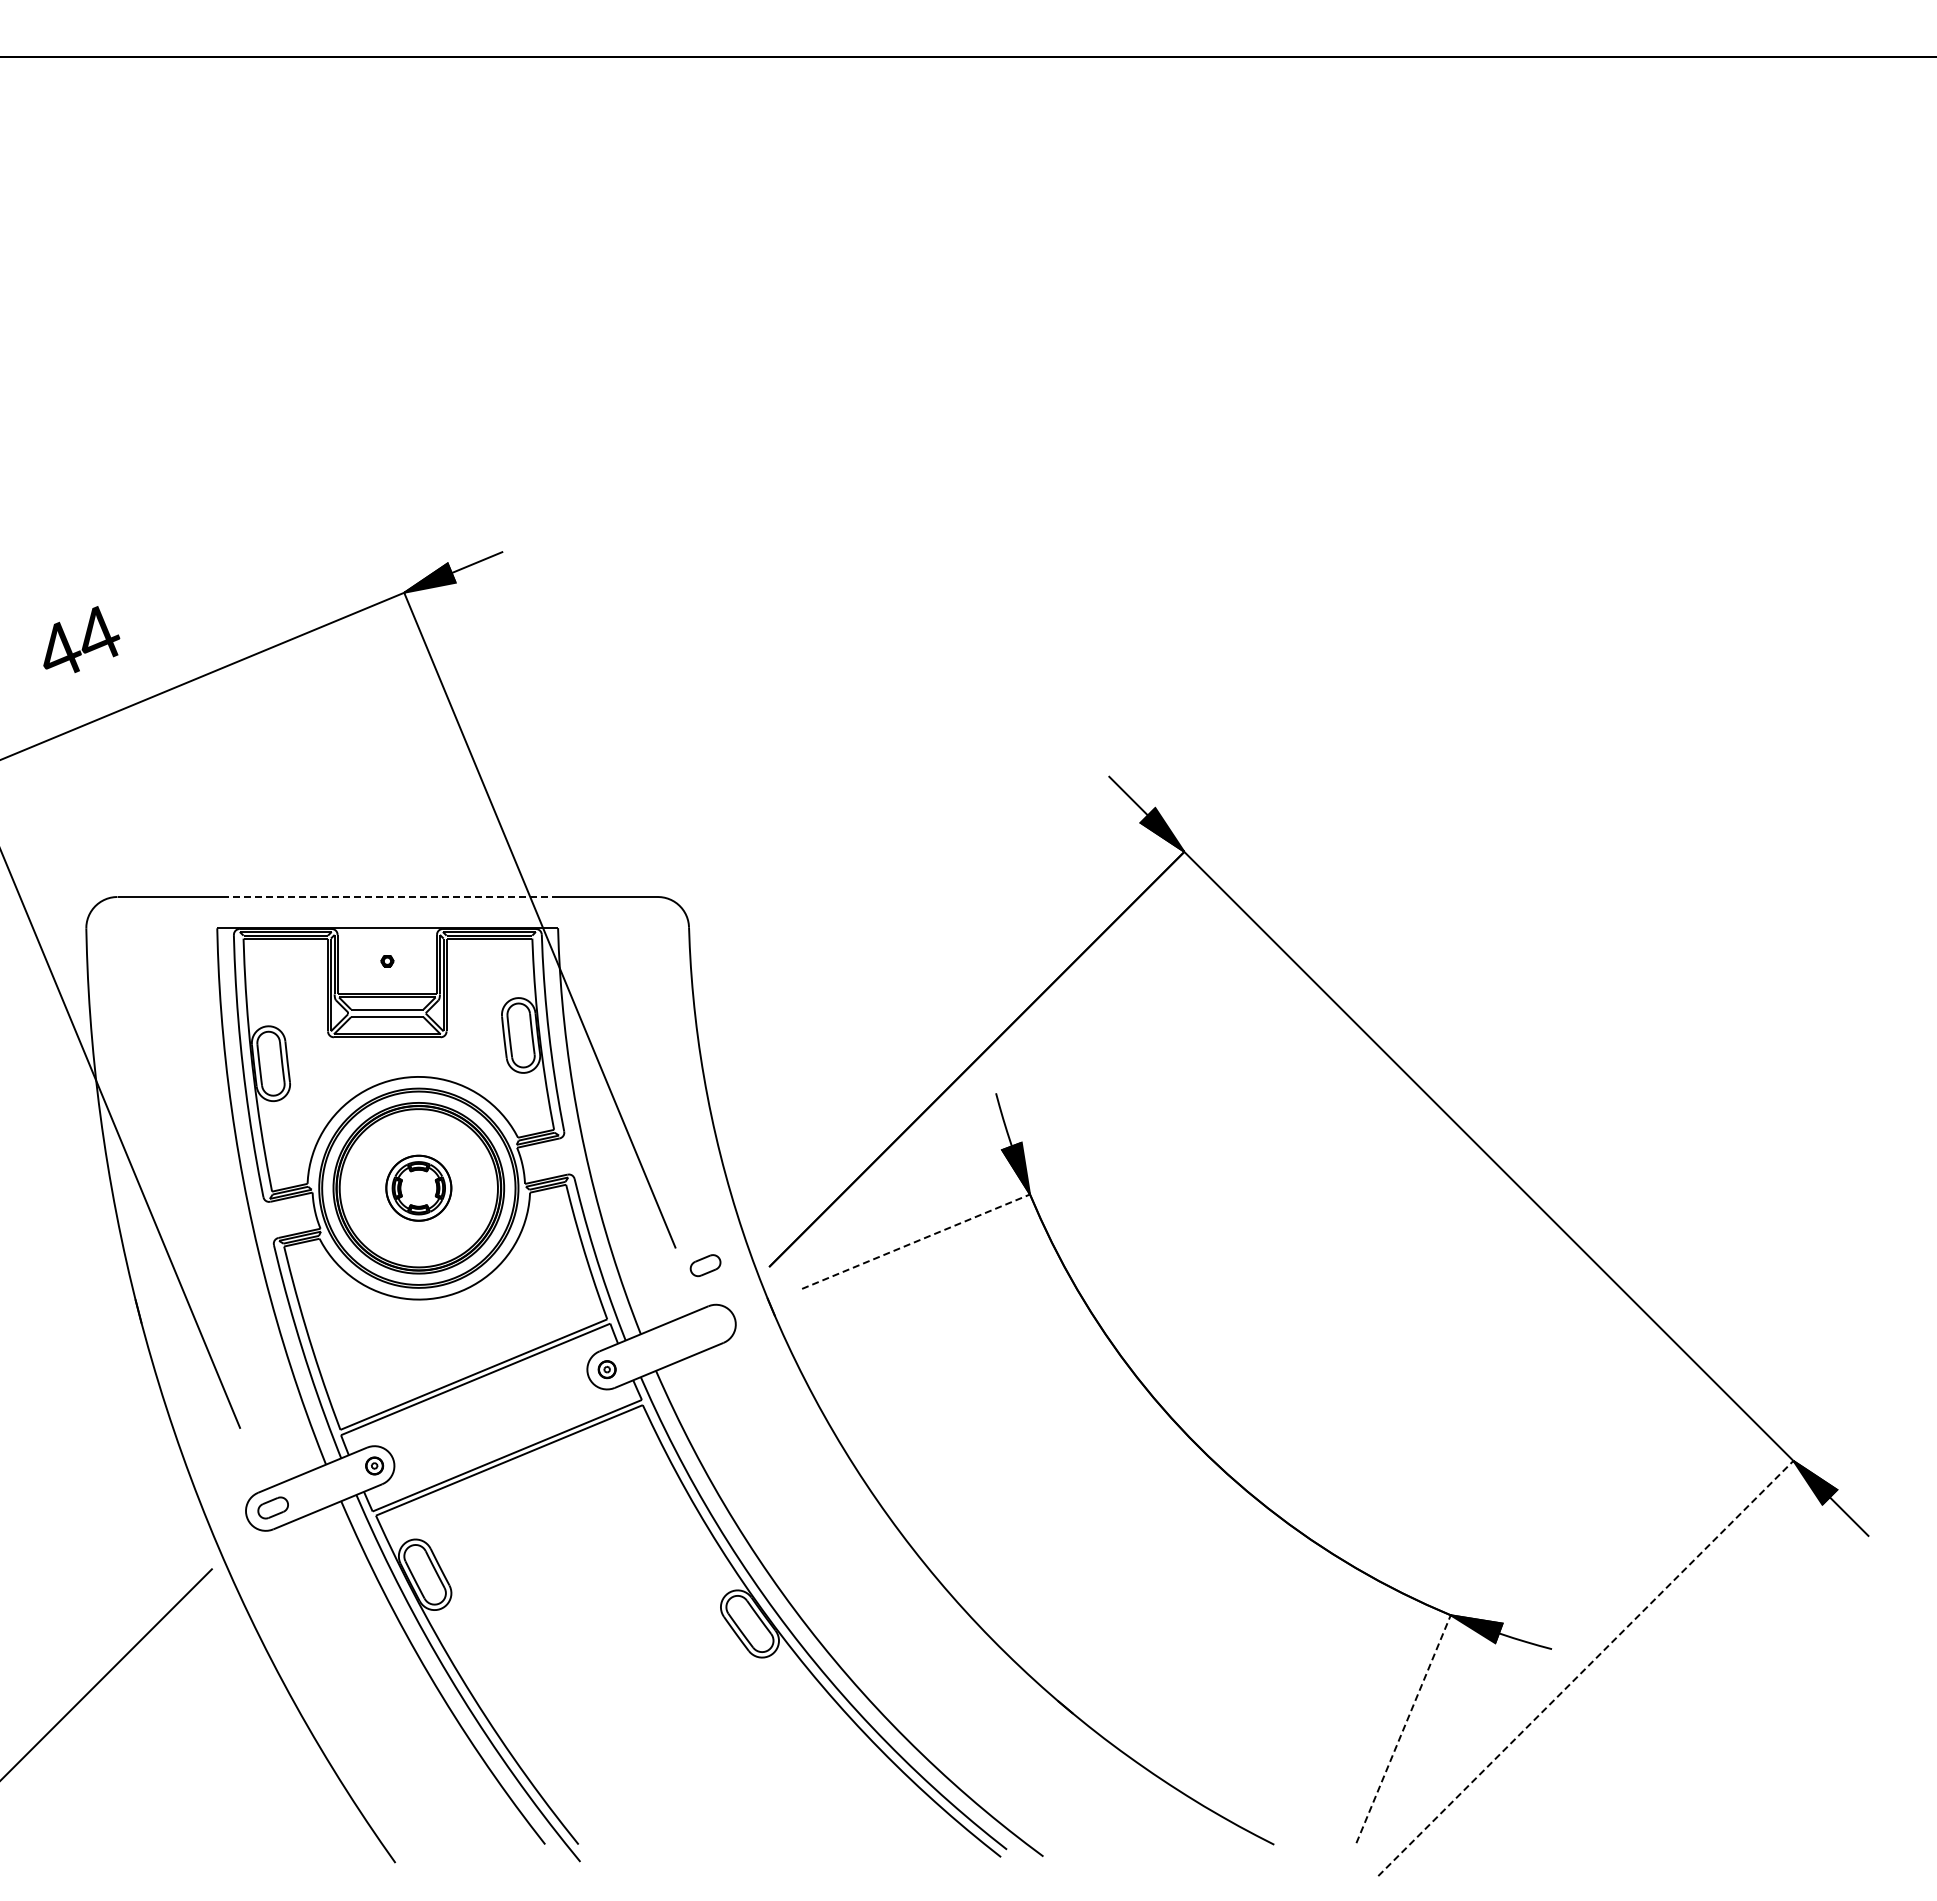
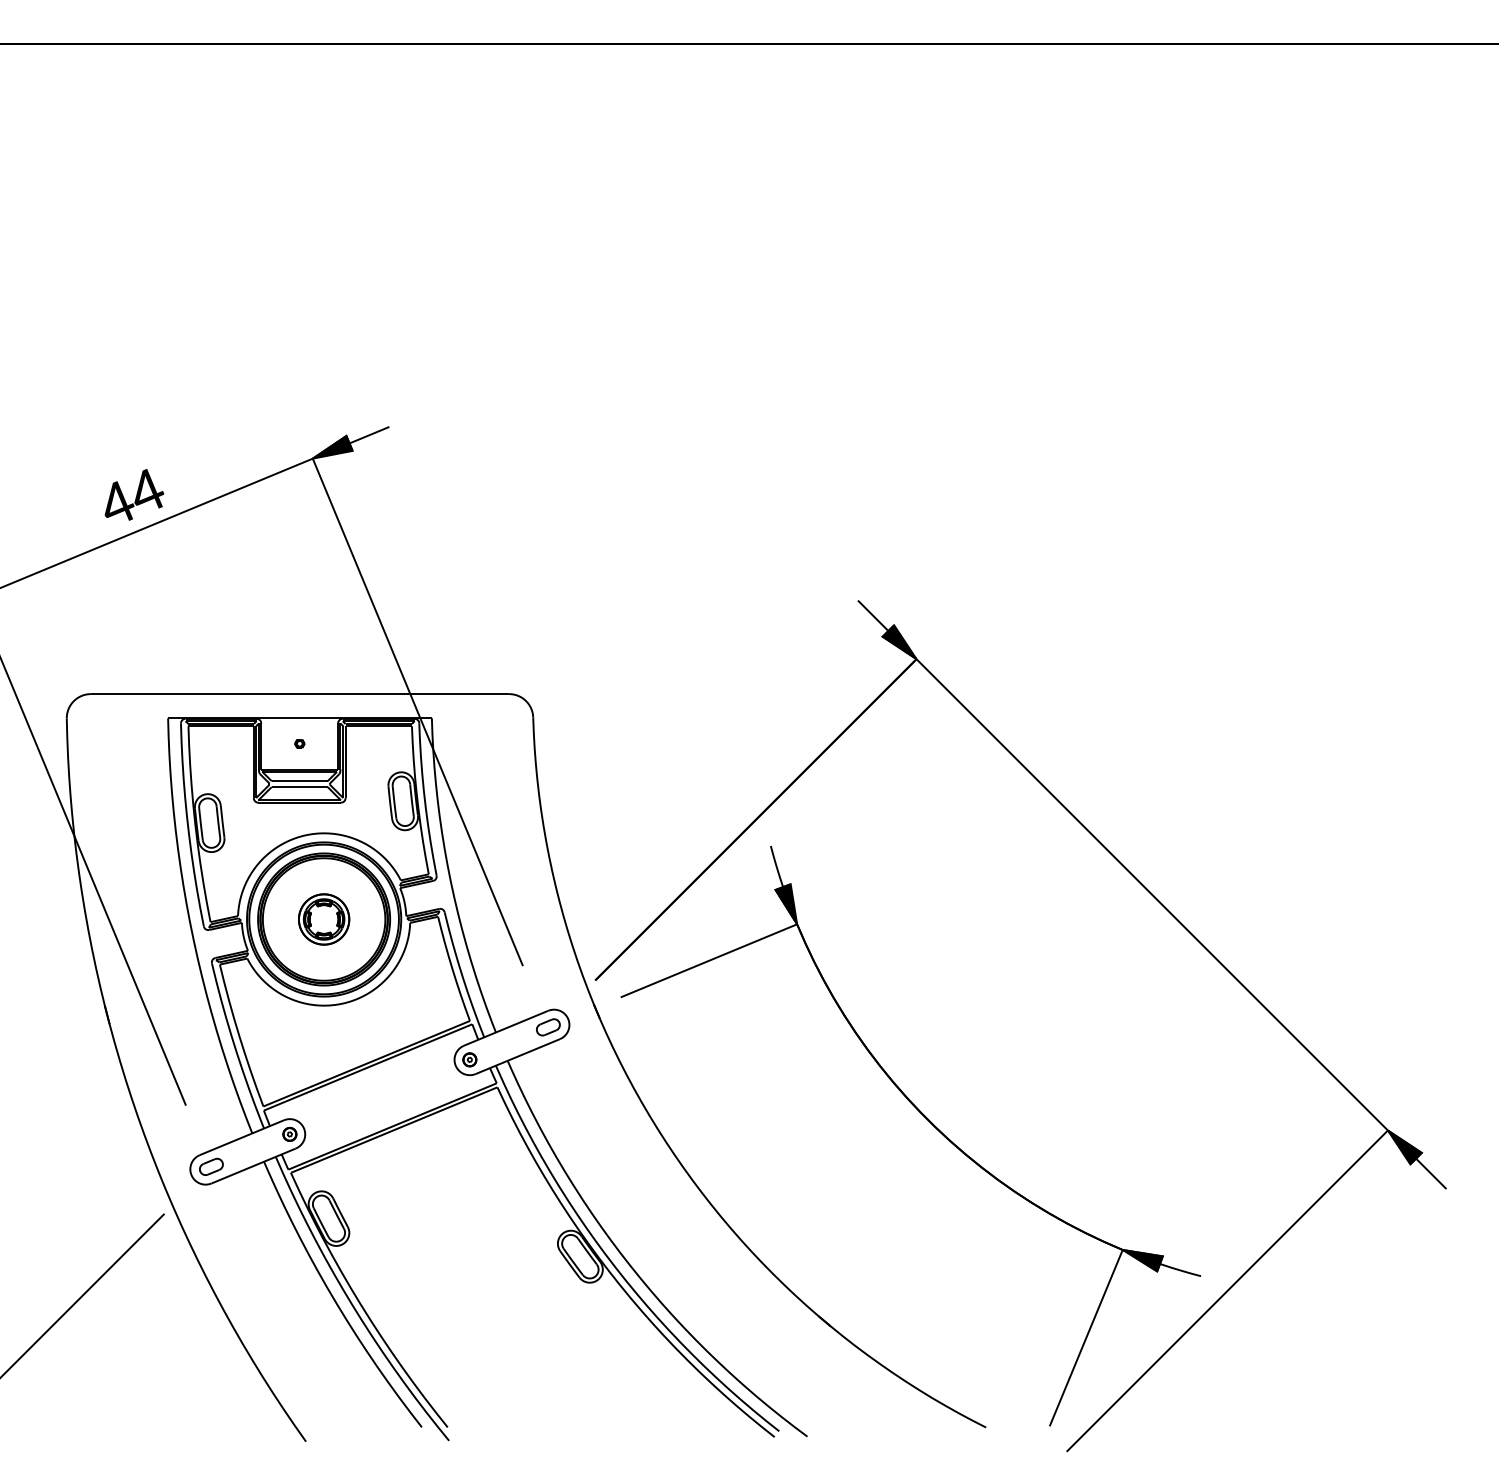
text: (81, 639) -> (134, 494), moved
line: (388, 896) -> (300, 693), dashed -> solid
line: (916, 1241) -> (709, 960), dashed -> solid
part: (705, 1265) -> (548, 1027), moved
line: (1585, 1668) -> (1226, 1291), dashed -> solid
line: (1403, 1728) -> (1086, 1337), dashed -> solid

